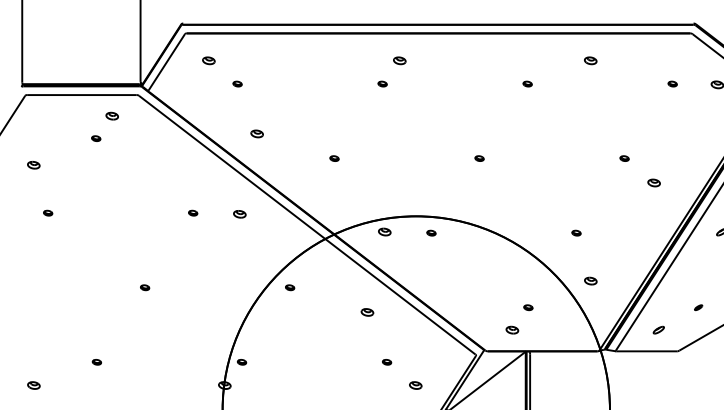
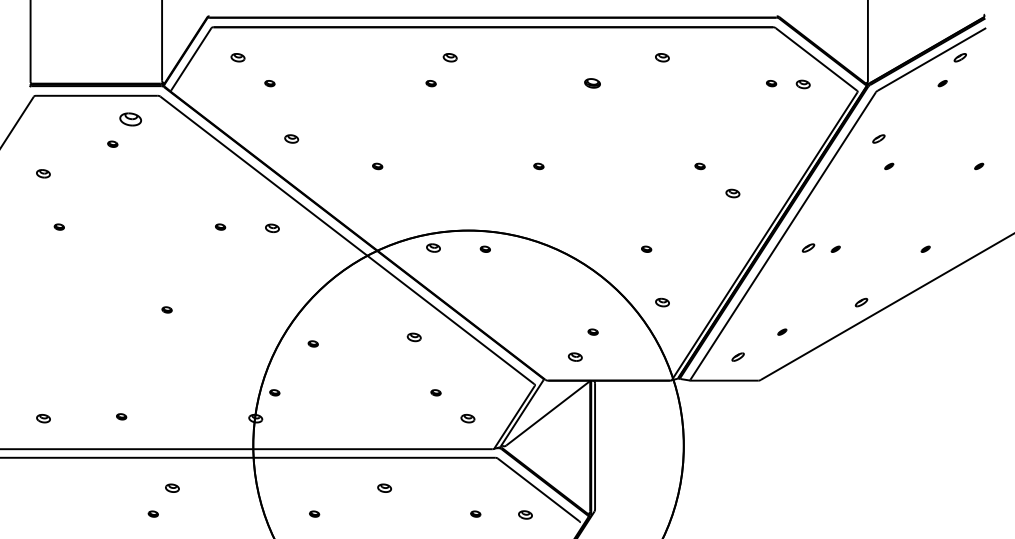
part: (526, 83) -> (591, 83), size x1.6
part: (672, 83) -> (771, 83), moved
part: (112, 115) -> (130, 118), size x1.6
part: (289, 287) -> (312, 343), moved
part: (96, 362) -> (121, 416), moved

